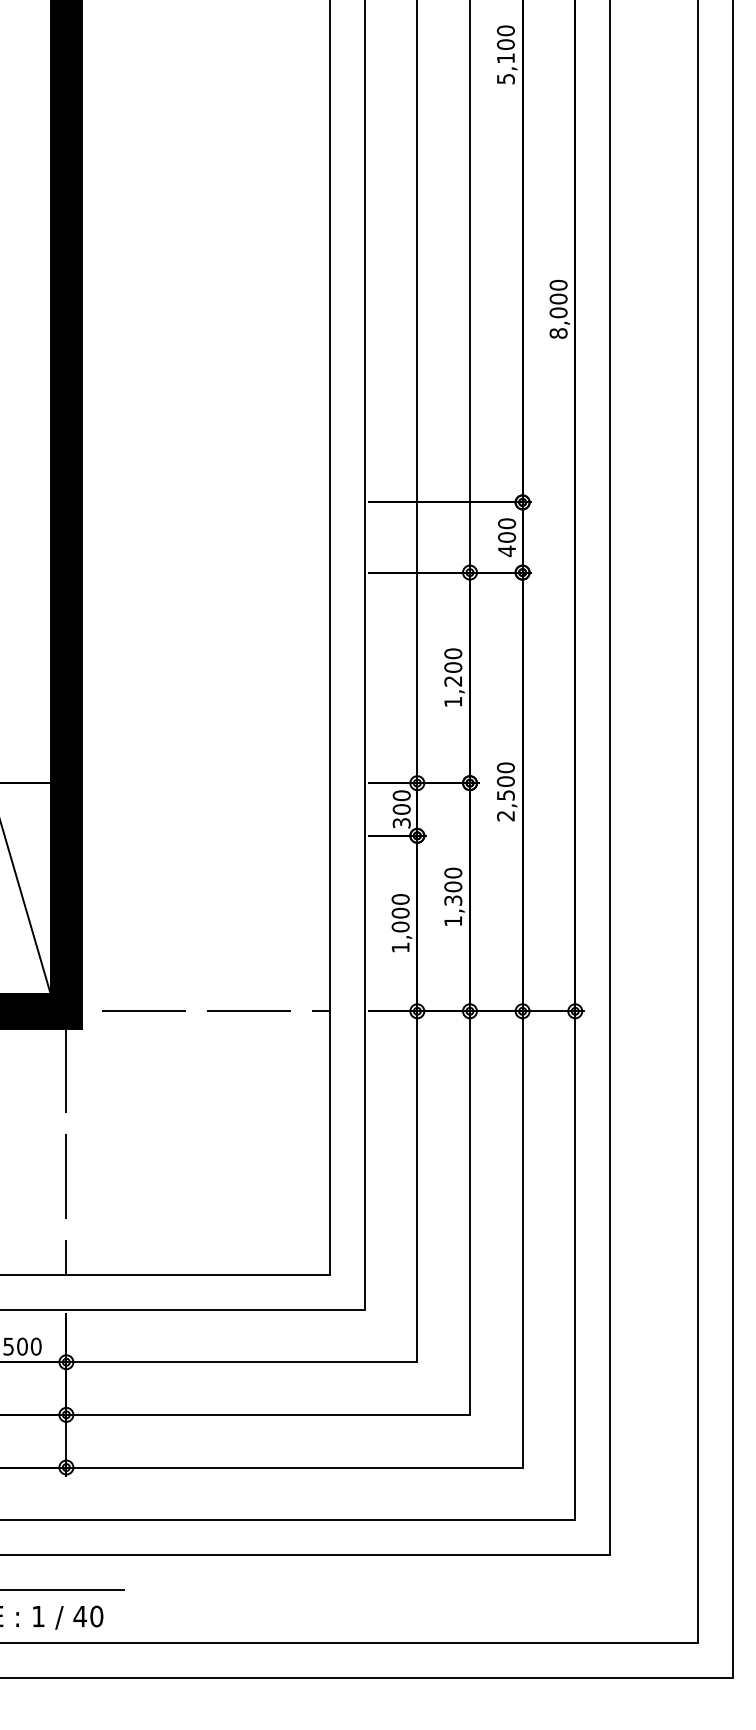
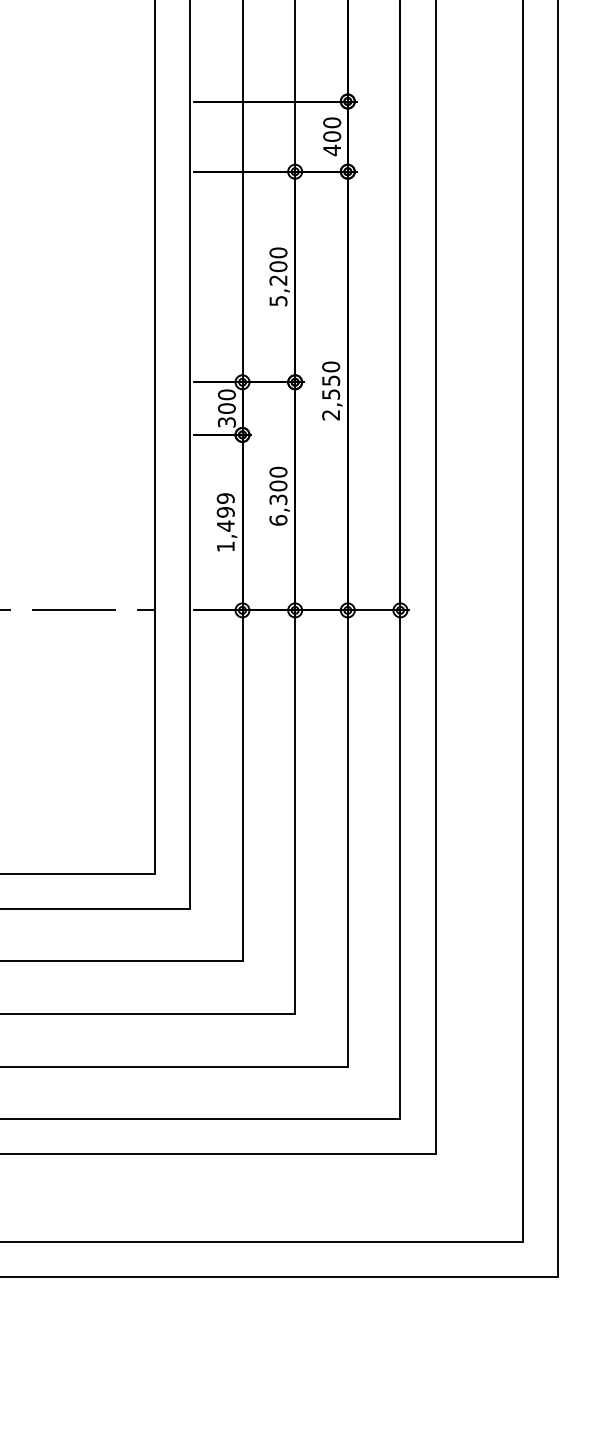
text: (453, 702) -> (278, 301), 1,200 -> 5,200
text: (505, 781) -> (330, 380), 2,500 -> 2,550
text: (400, 913) -> (225, 512), 1,000 -> 1,499
text: (453, 920) -> (278, 519), 1,300 -> 6,300

